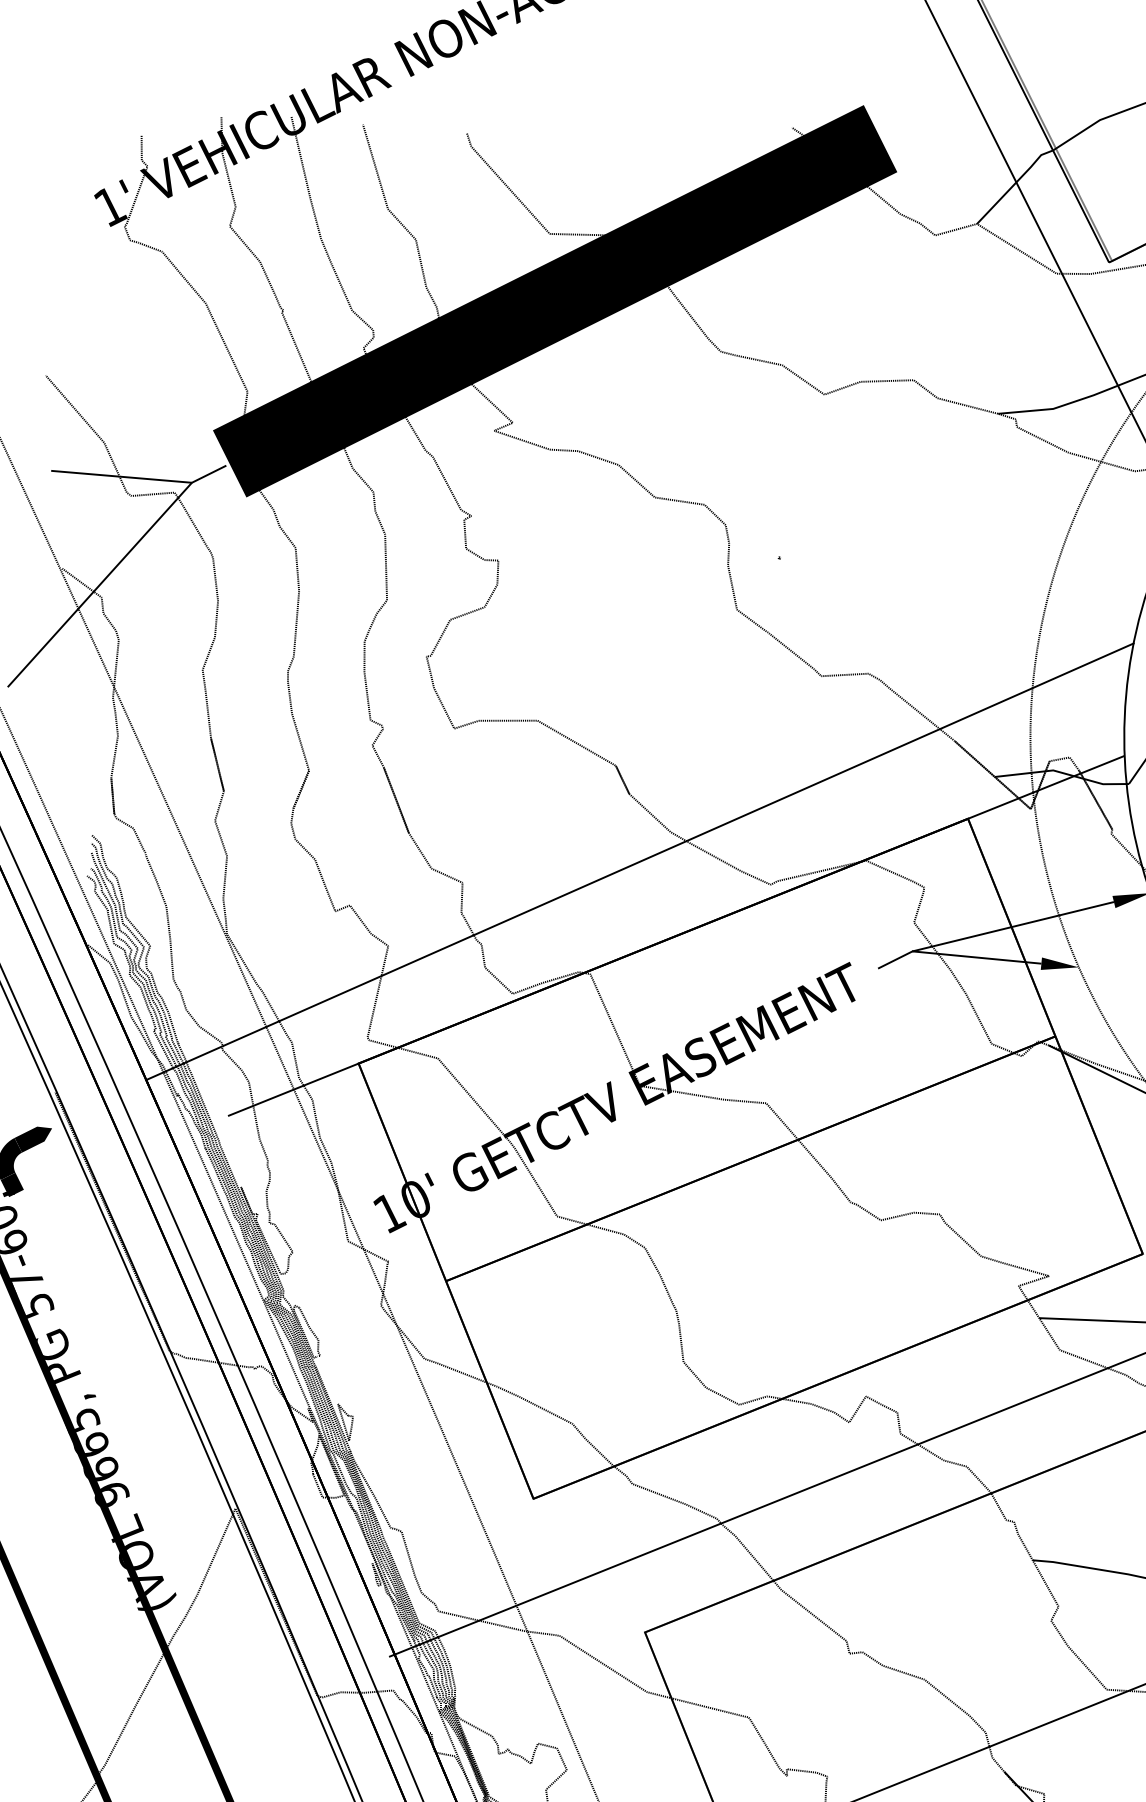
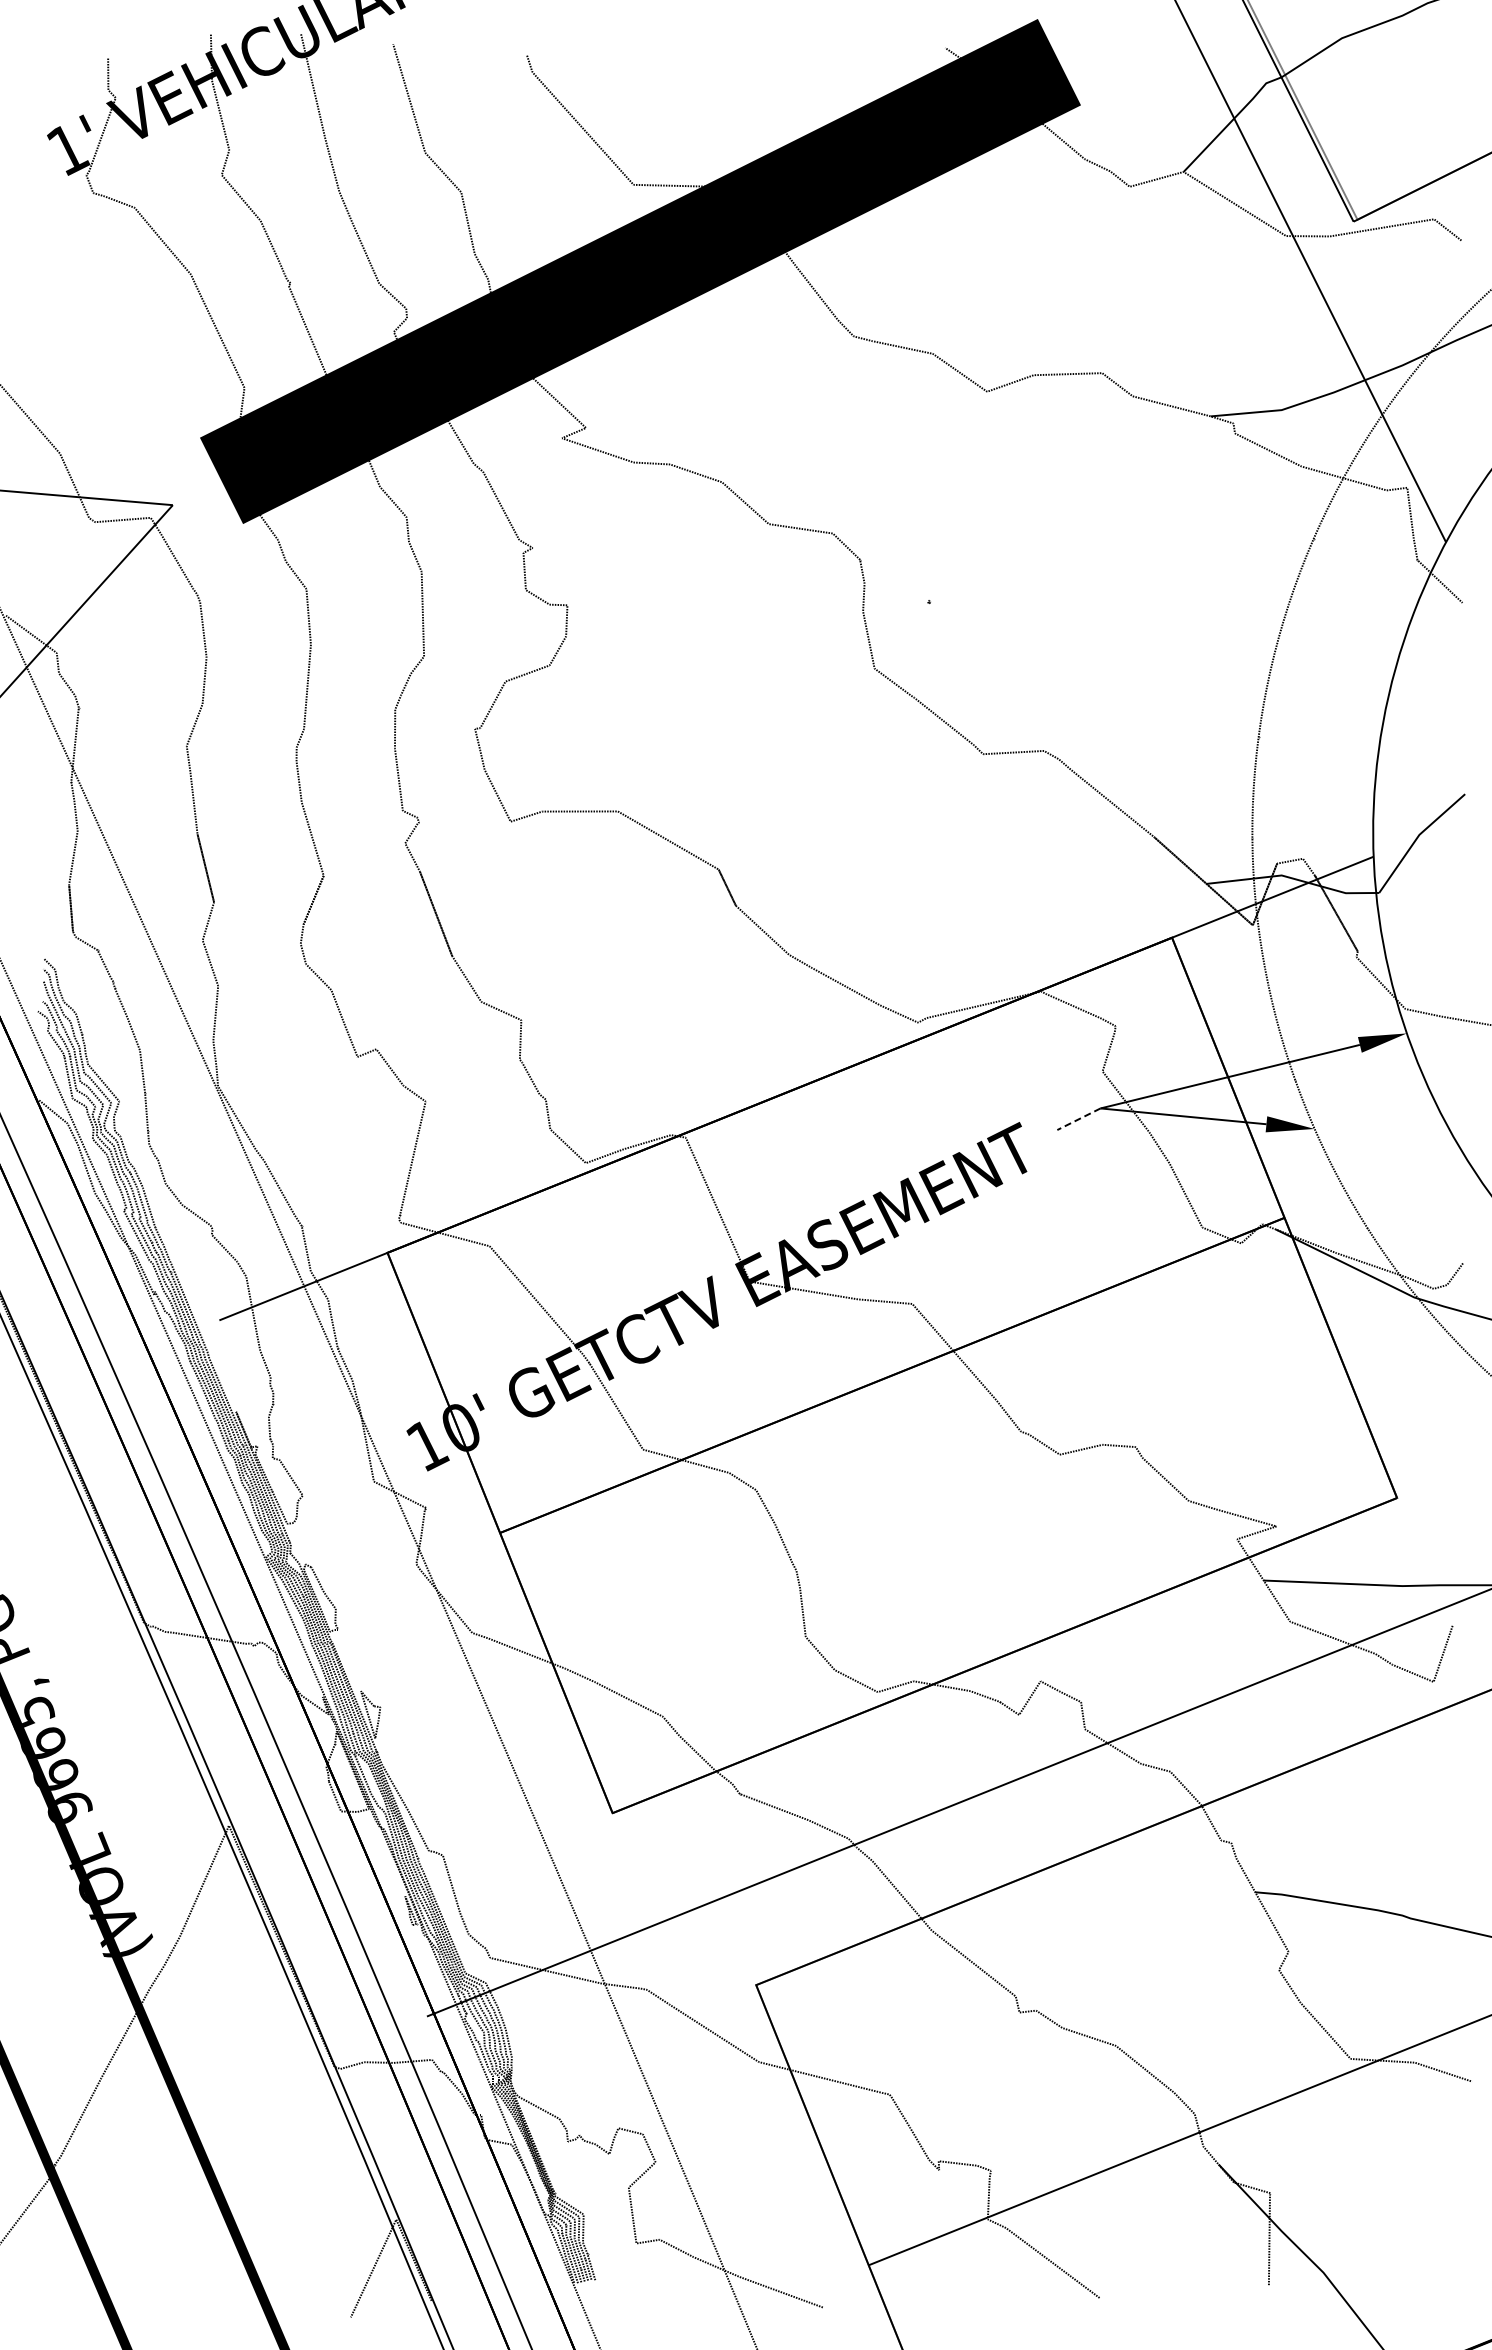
line: (208, 474) -> (194, 494), removed
line: (639, 862) -> (749, 993), removed
line: (895, 959) -> (1078, 1119), solid -> dashed

